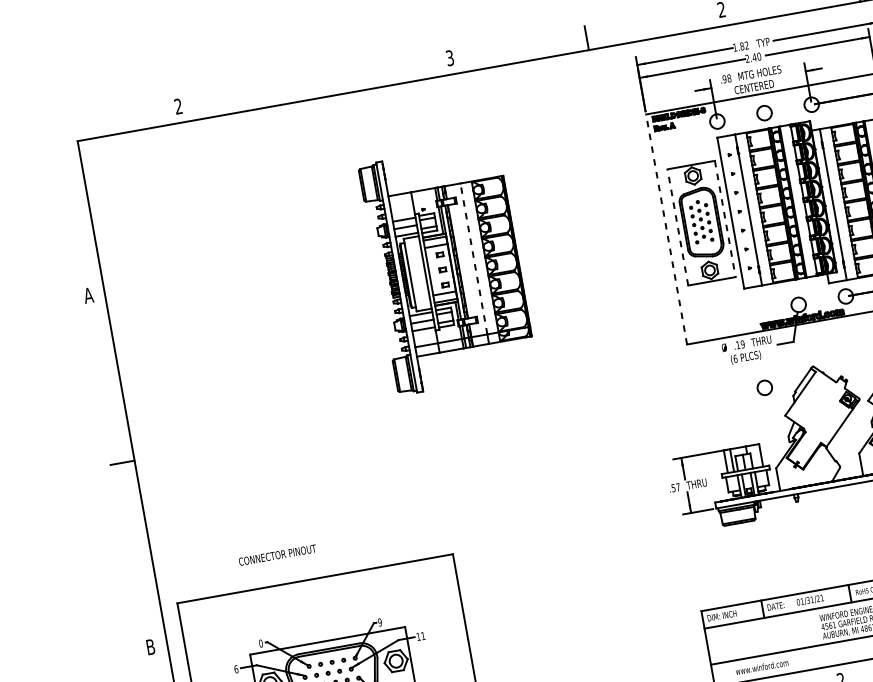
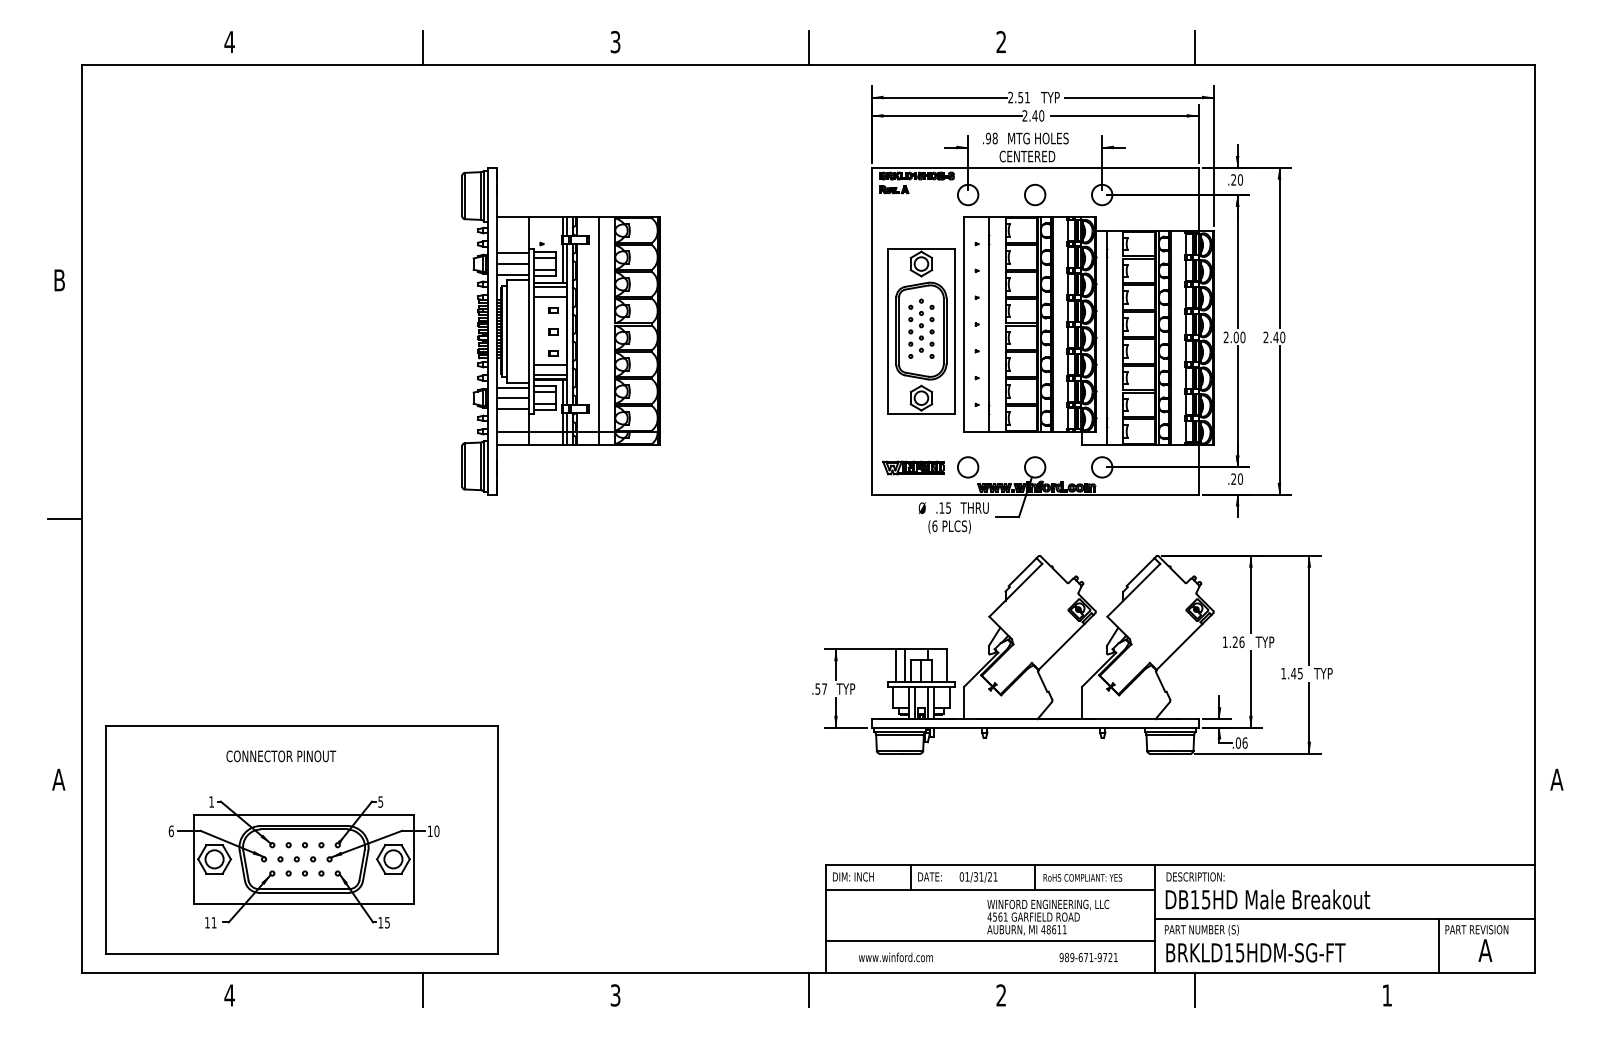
text: (740, 46) -> (1018, 97), 1.82 -> 2.51
line: (314, 86) -> (422, 48), added
text: (178, 106) -> (229, 41), 2 -> 4
line: (725, 219) -> (955, 331), dashed -> solid
line: (677, 227) -> (887, 331), dashed -> solid
line: (666, 229) -> (871, 330), dashed -> solid
line: (474, 258) -> (599, 324), dashed -> solid
text: (88, 295) -> (59, 280), A -> B
part: (713, 320) -> (913, 467), added
text: (742, 343) -> (948, 507), .19 -> .15
circle: (765, 387) -> (968, 467), moved
text: (698, 483) -> (853, 688), THRU -> TYP
text: (277, 555) -> (281, 756), moved
text: (379, 622) -> (380, 801), 9 -> 5
text: (422, 636) -> (436, 831), 11 -> 10
text: (260, 643) -> (211, 801), 0 -> 1
text: (150, 646) -> (58, 779), B -> A

